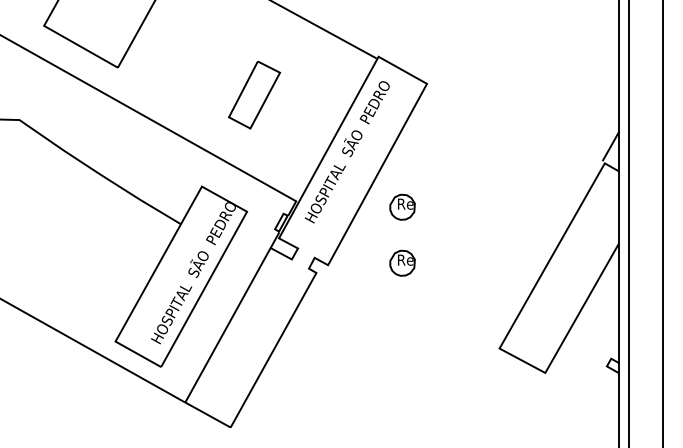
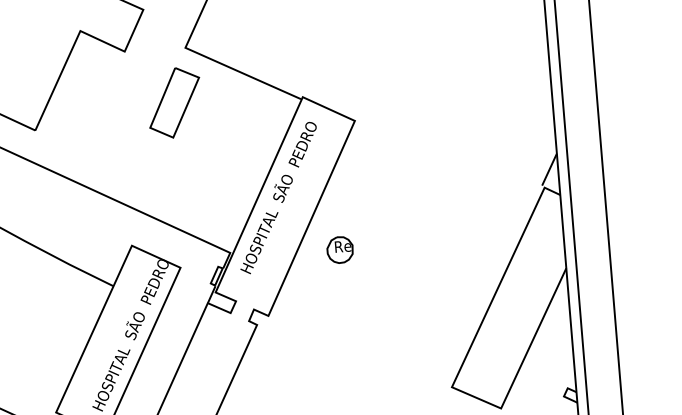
part: (254, 94) -> (174, 102), moved
part: (402, 262) -> (344, 306), removed

